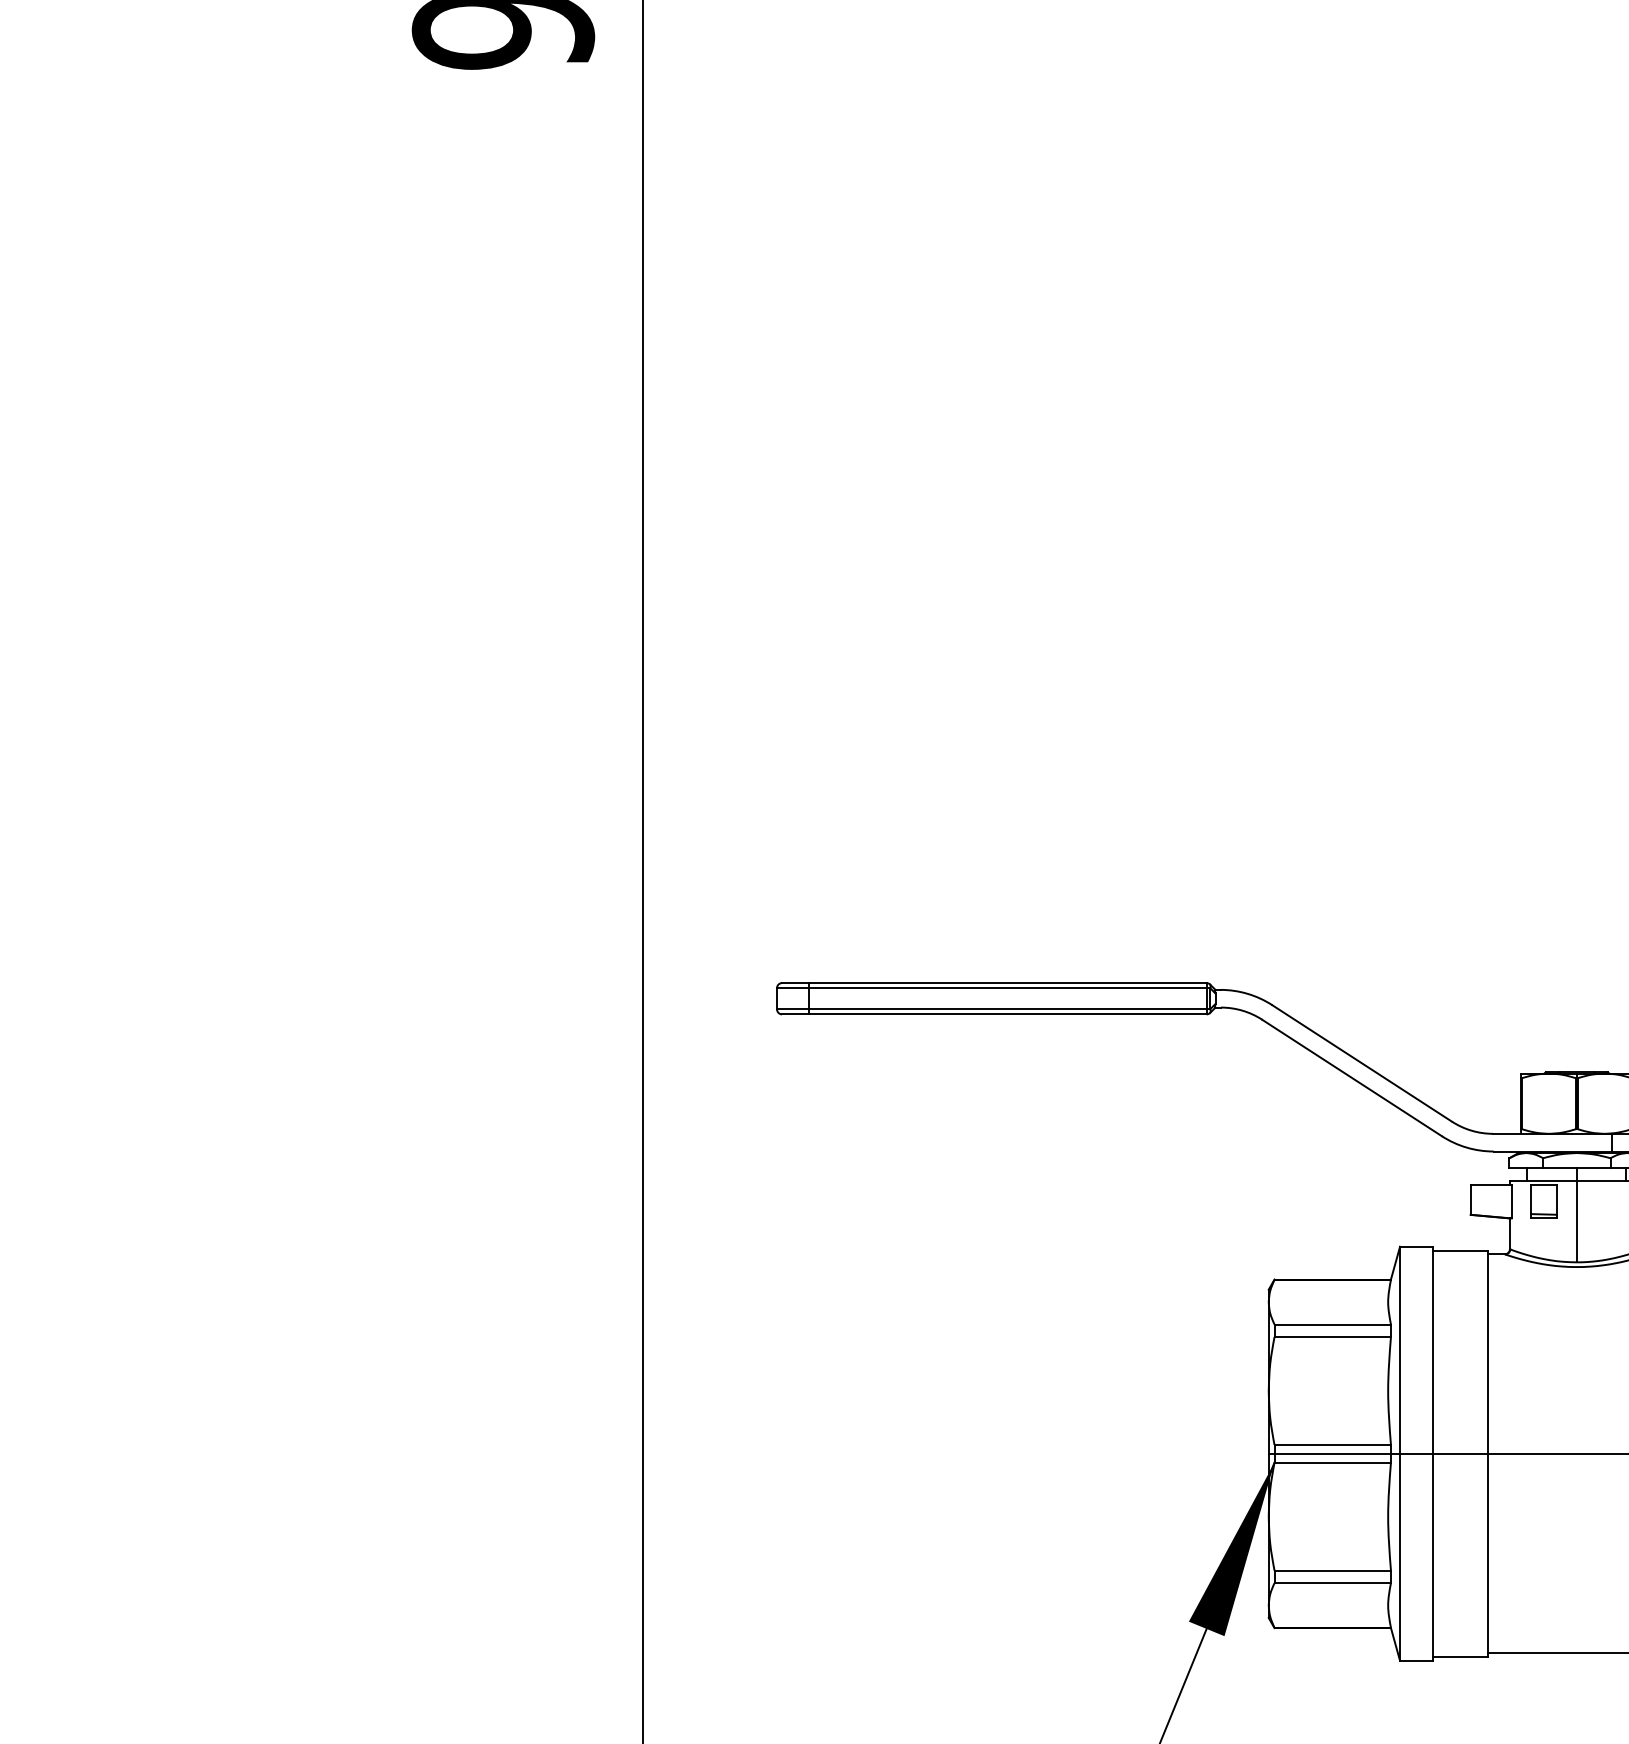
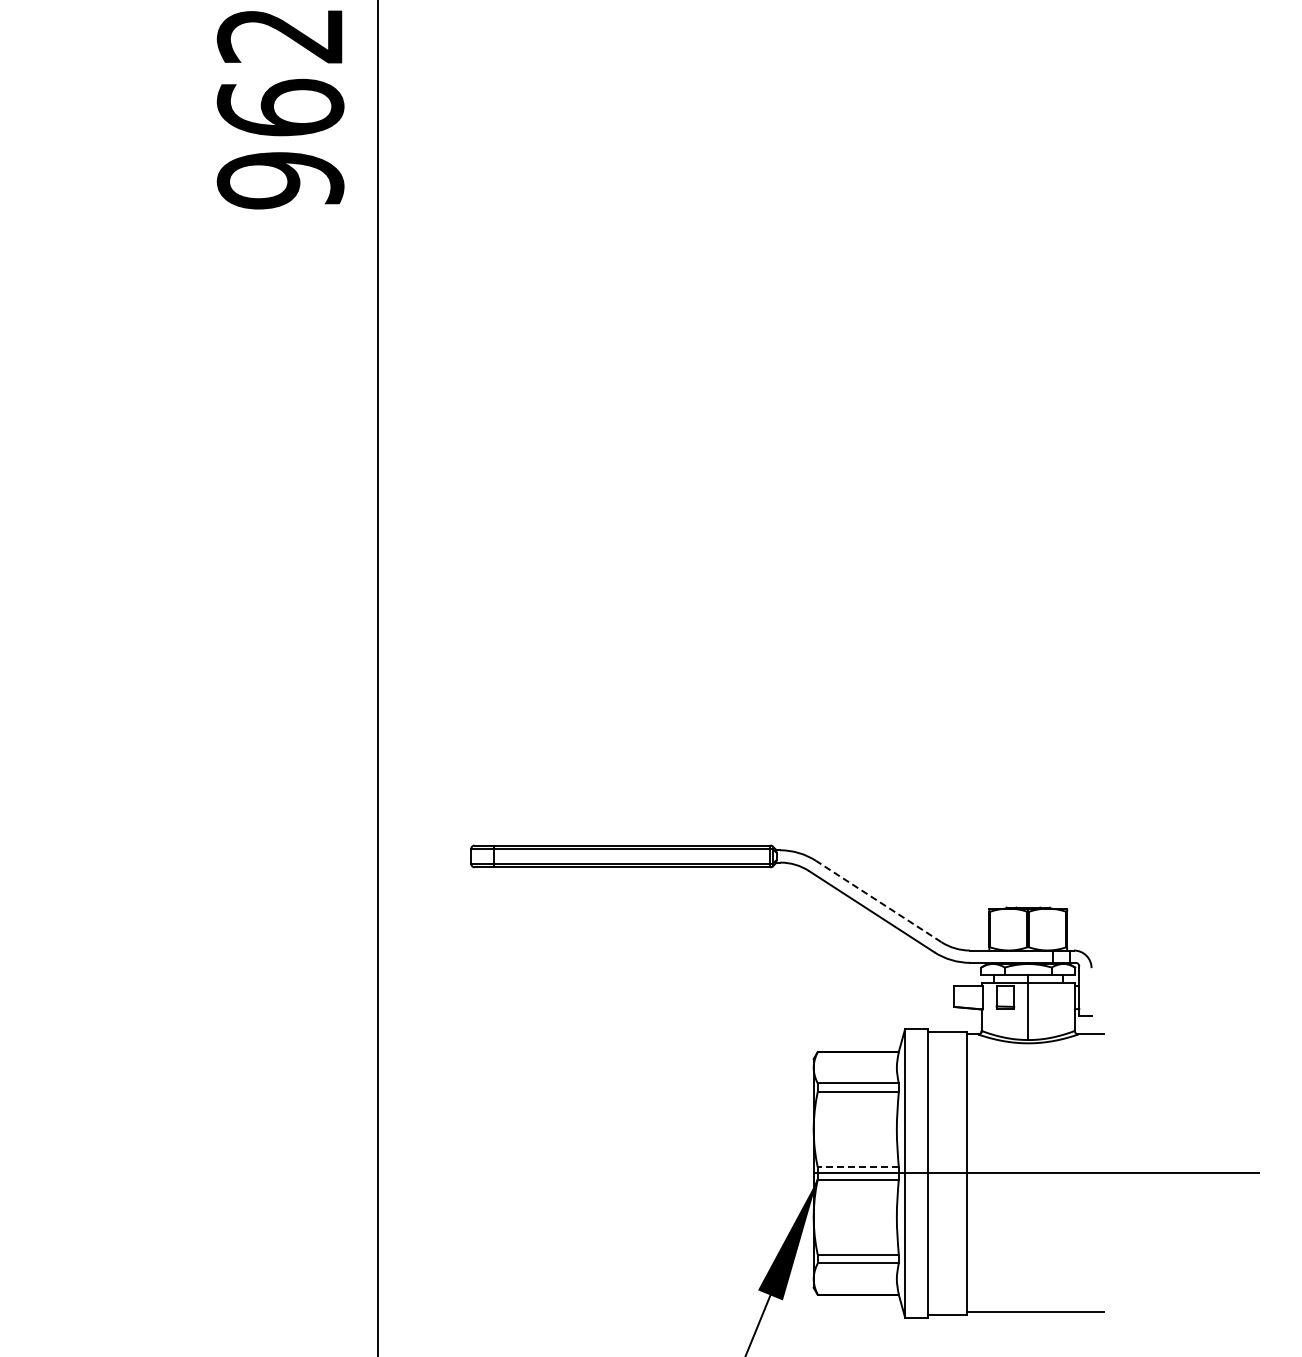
line: (1361, 1063) -> (878, 901), solid -> dashed
line: (1333, 1445) -> (858, 1167), solid -> dashed

